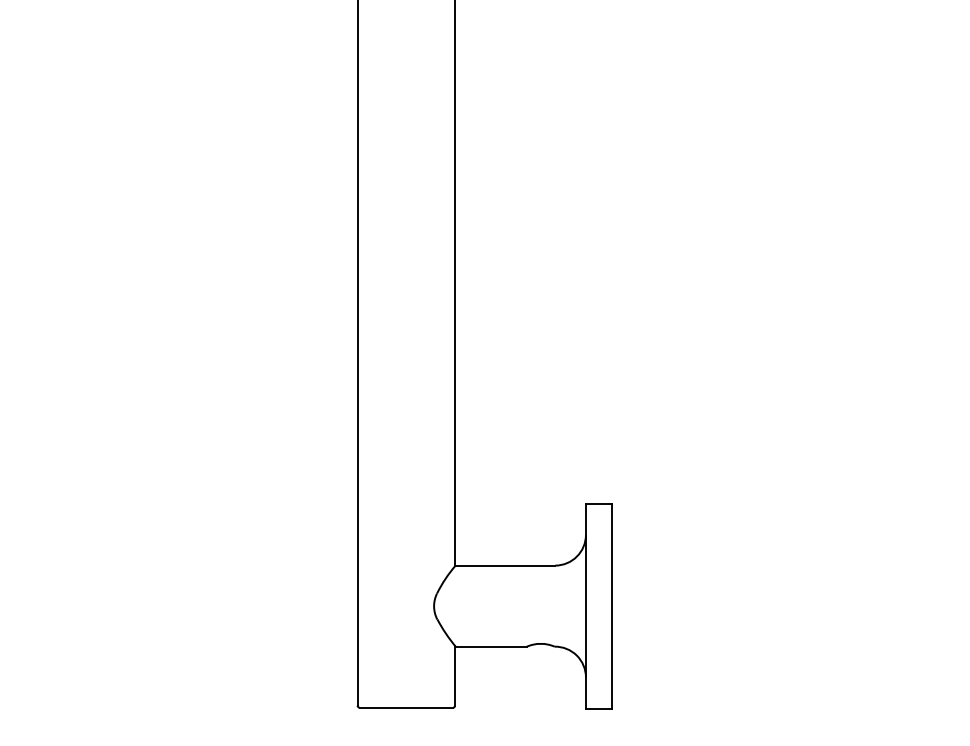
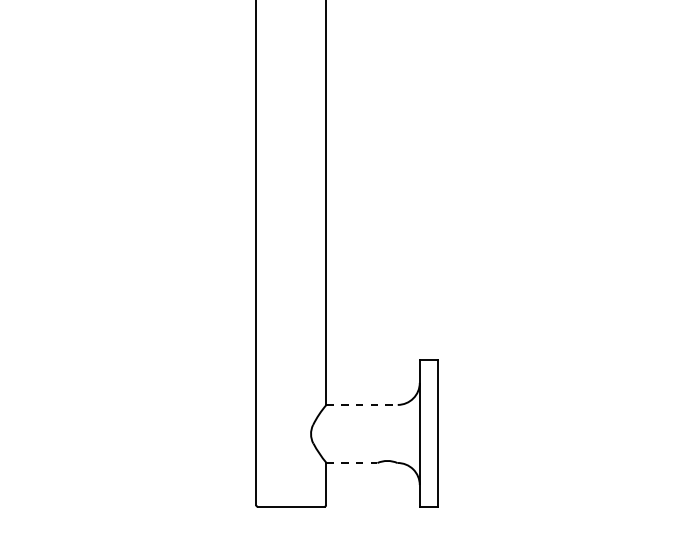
line: (505, 564) -> (362, 404), solid -> dashed
line: (490, 647) -> (351, 463), solid -> dashed

